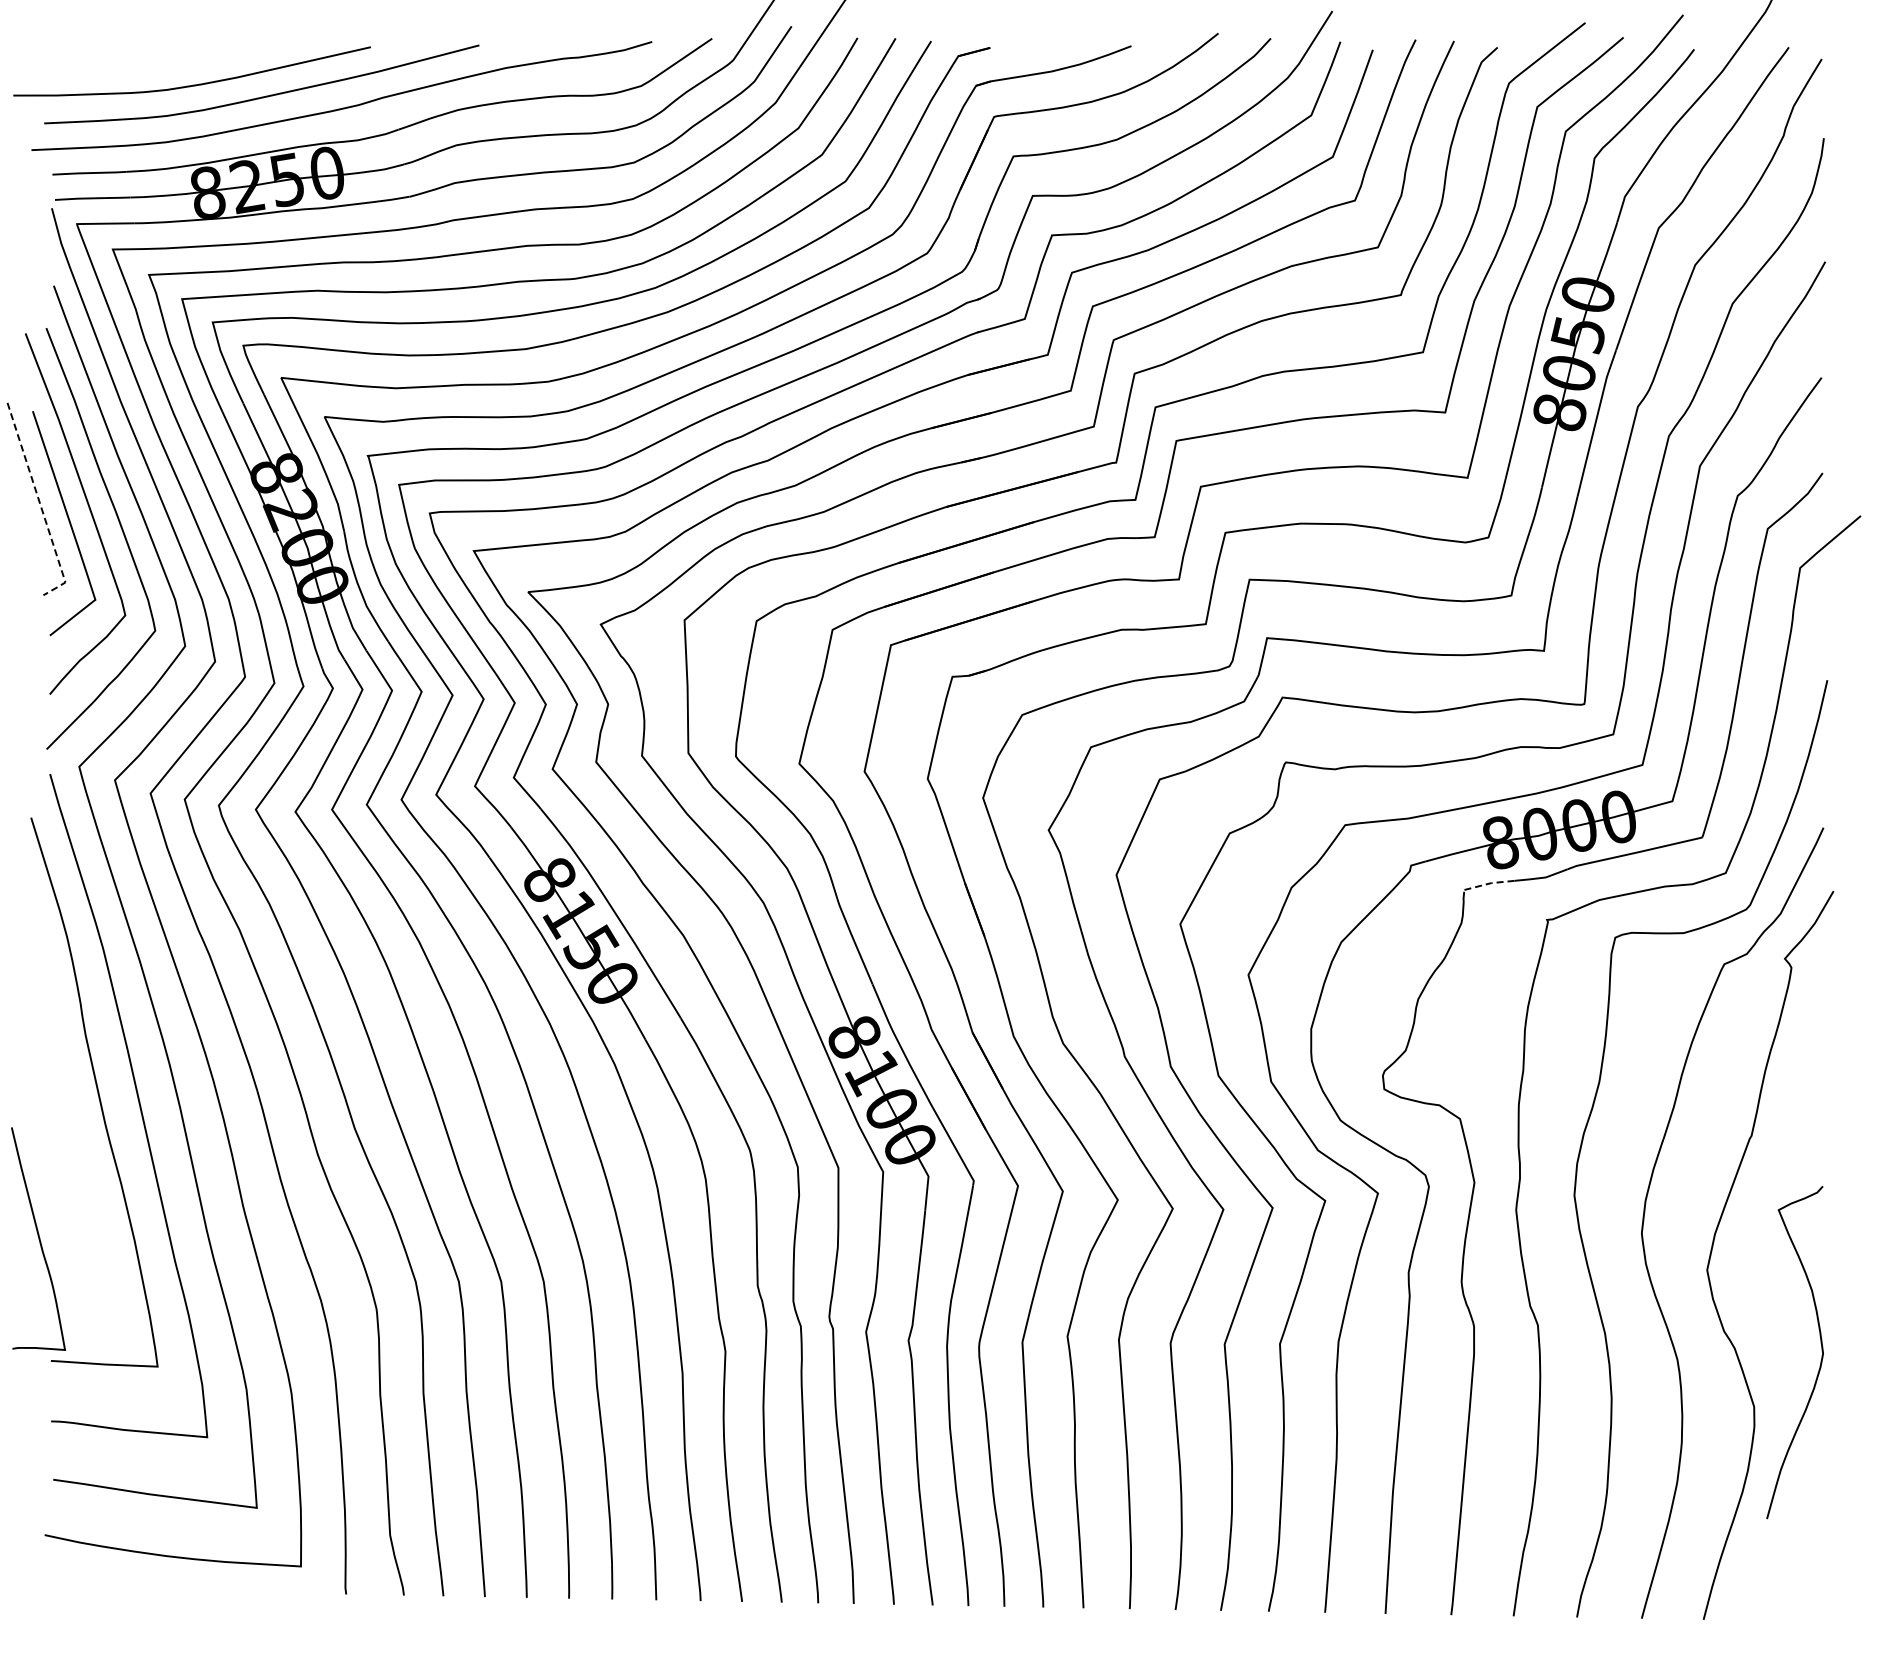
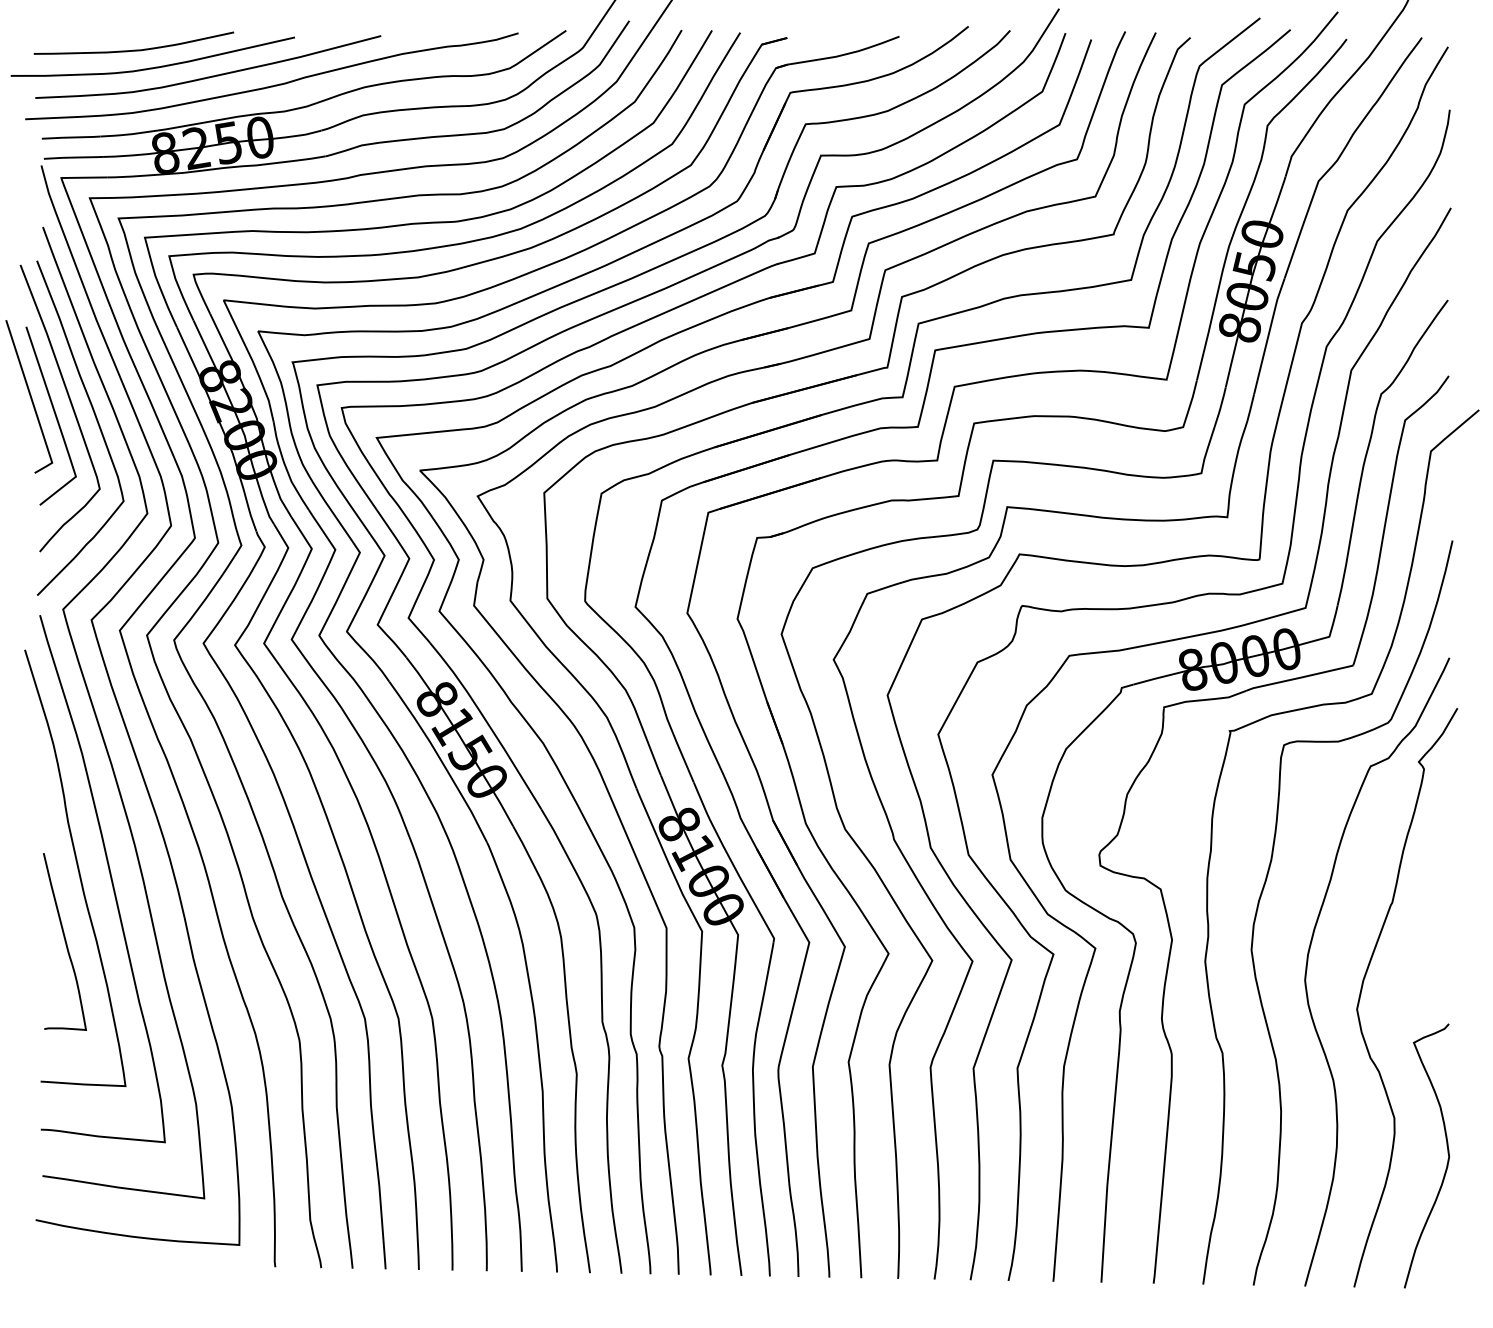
curve: (170, 62) -> (135, 49), added
line: (40, 506) -> (32, 402), dashed -> solid
line: (1488, 883) -> (1183, 702), dashed -> solid
curve: (38, 1238) -> (64, 941), moved
curve: (1821, 1350) -> (1447, 1154), moved

